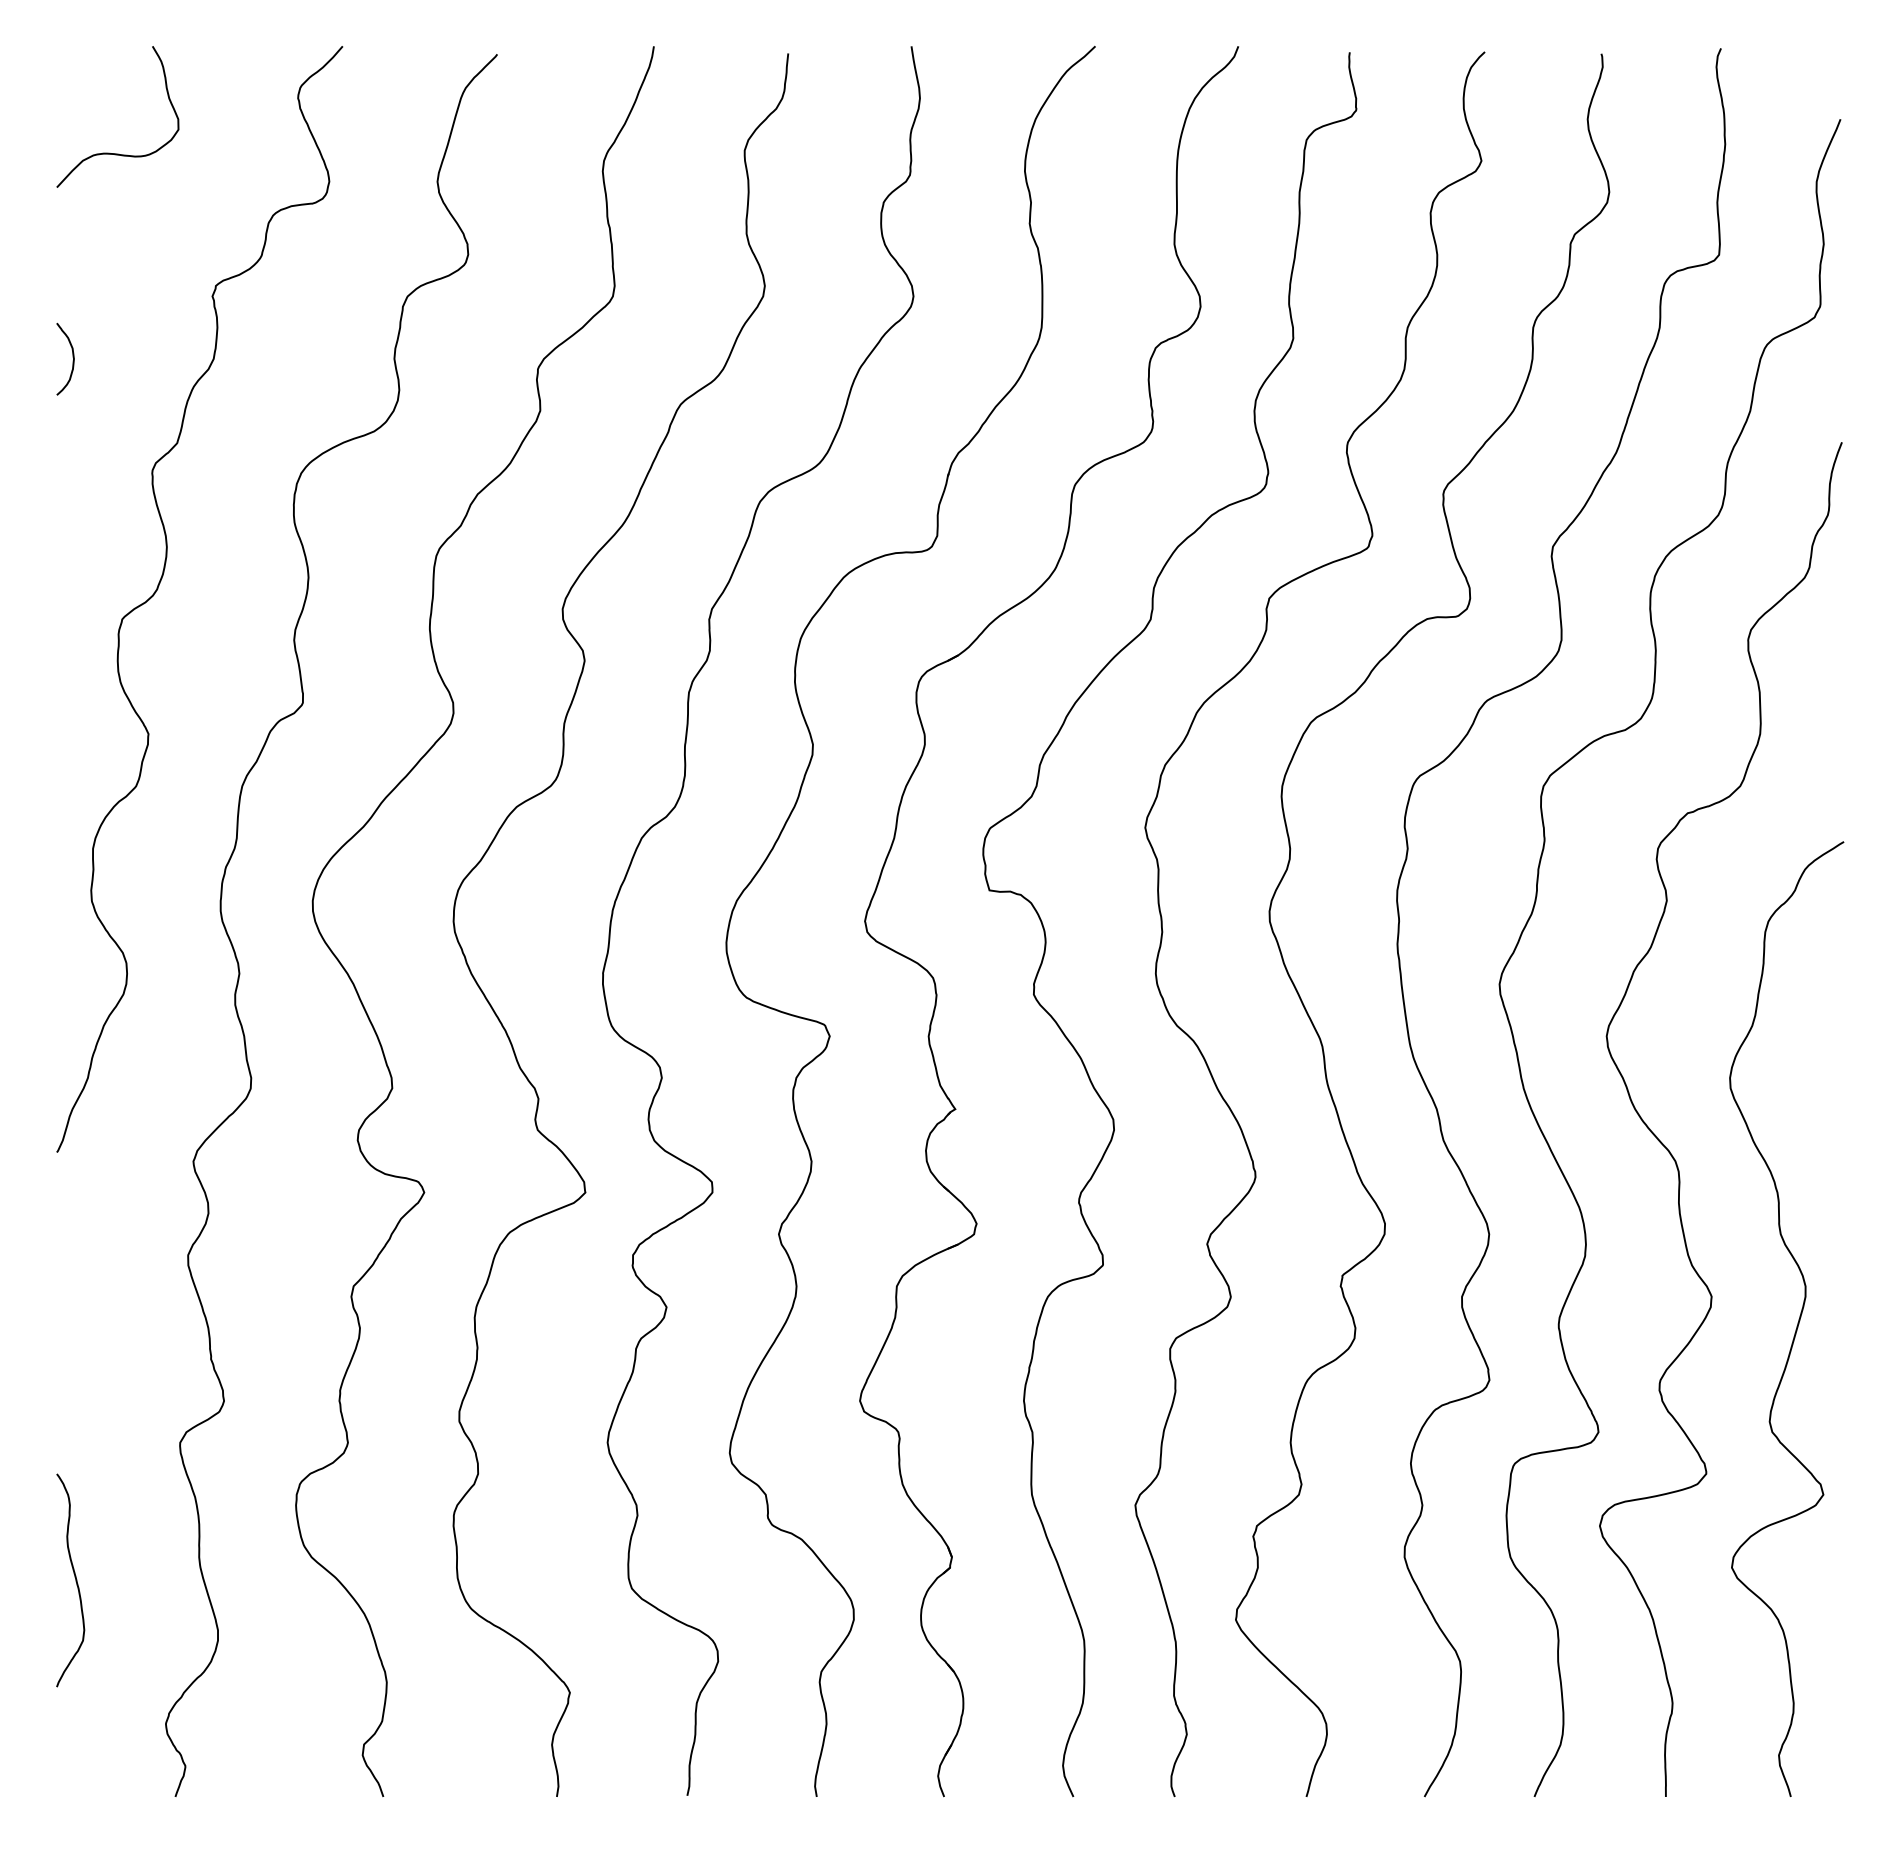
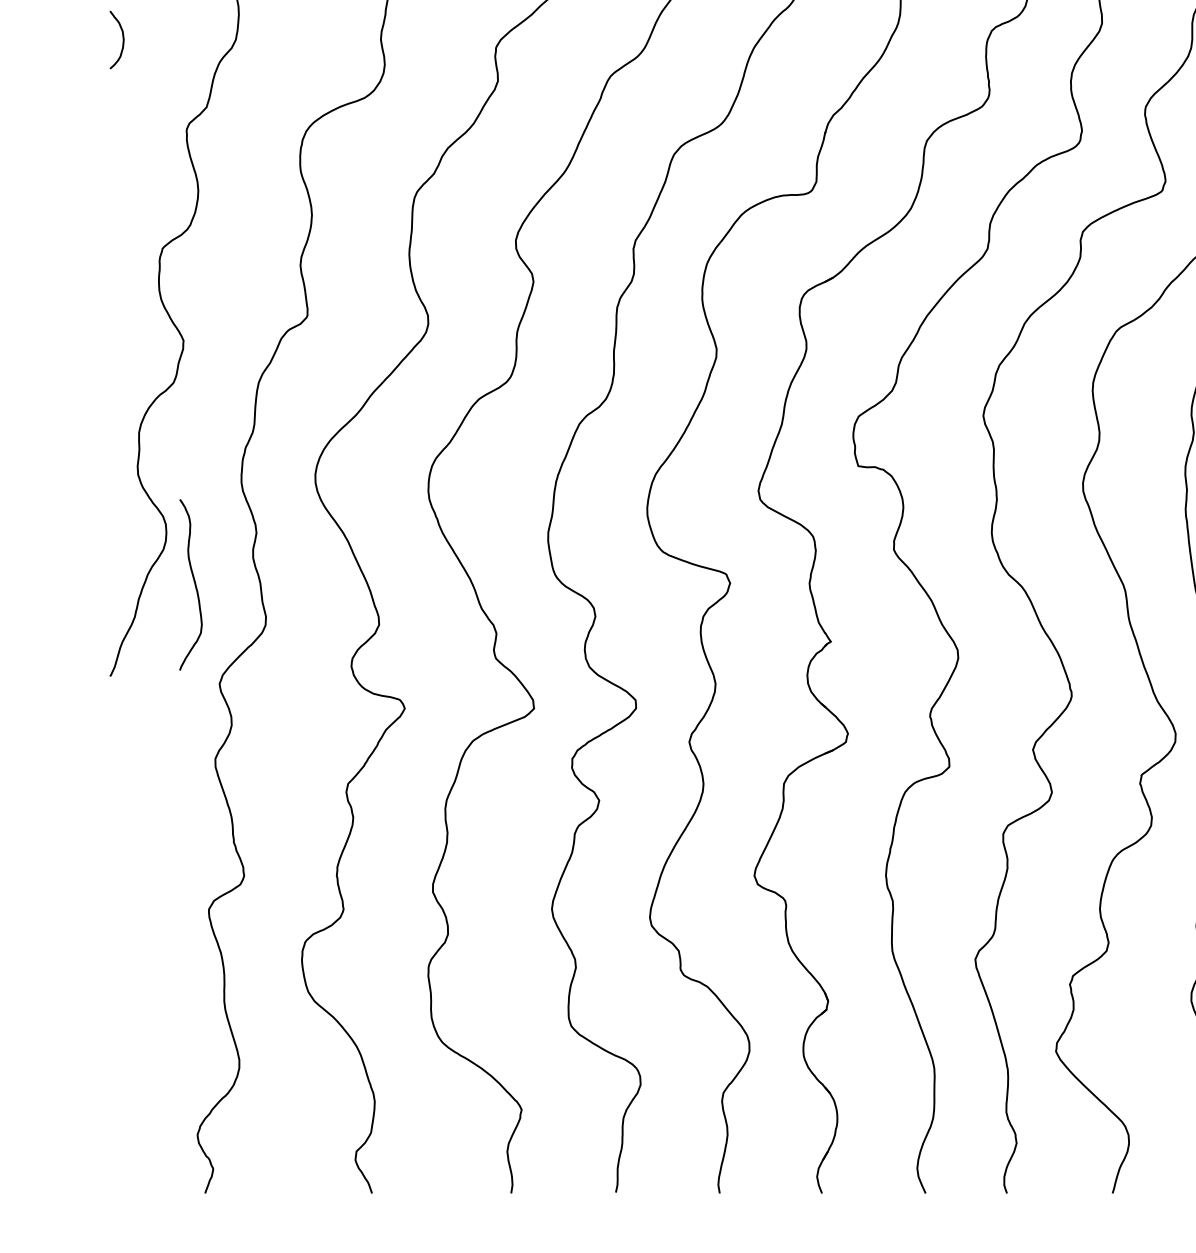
curve: (74, 1577) -> (194, 582), moved

